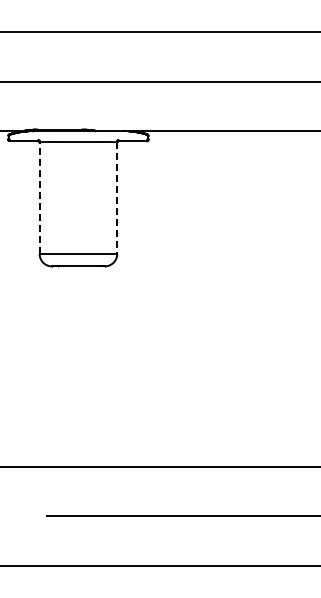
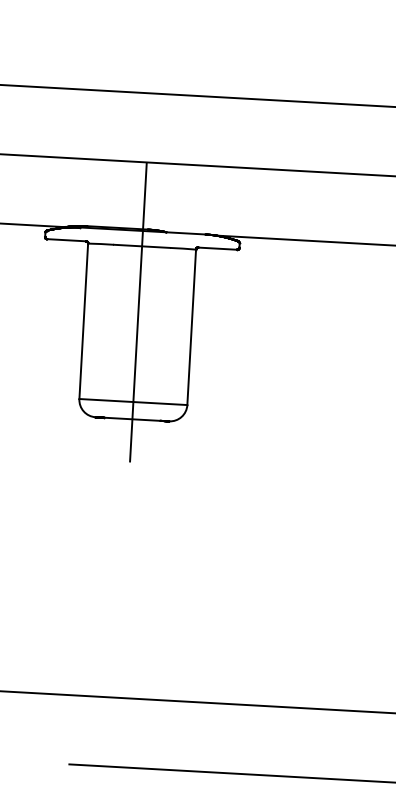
line: (78, 189) -> (138, 312), added
line: (39, 198) -> (83, 321), dashed -> solid
line: (117, 198) -> (192, 327), dashed -> solid

